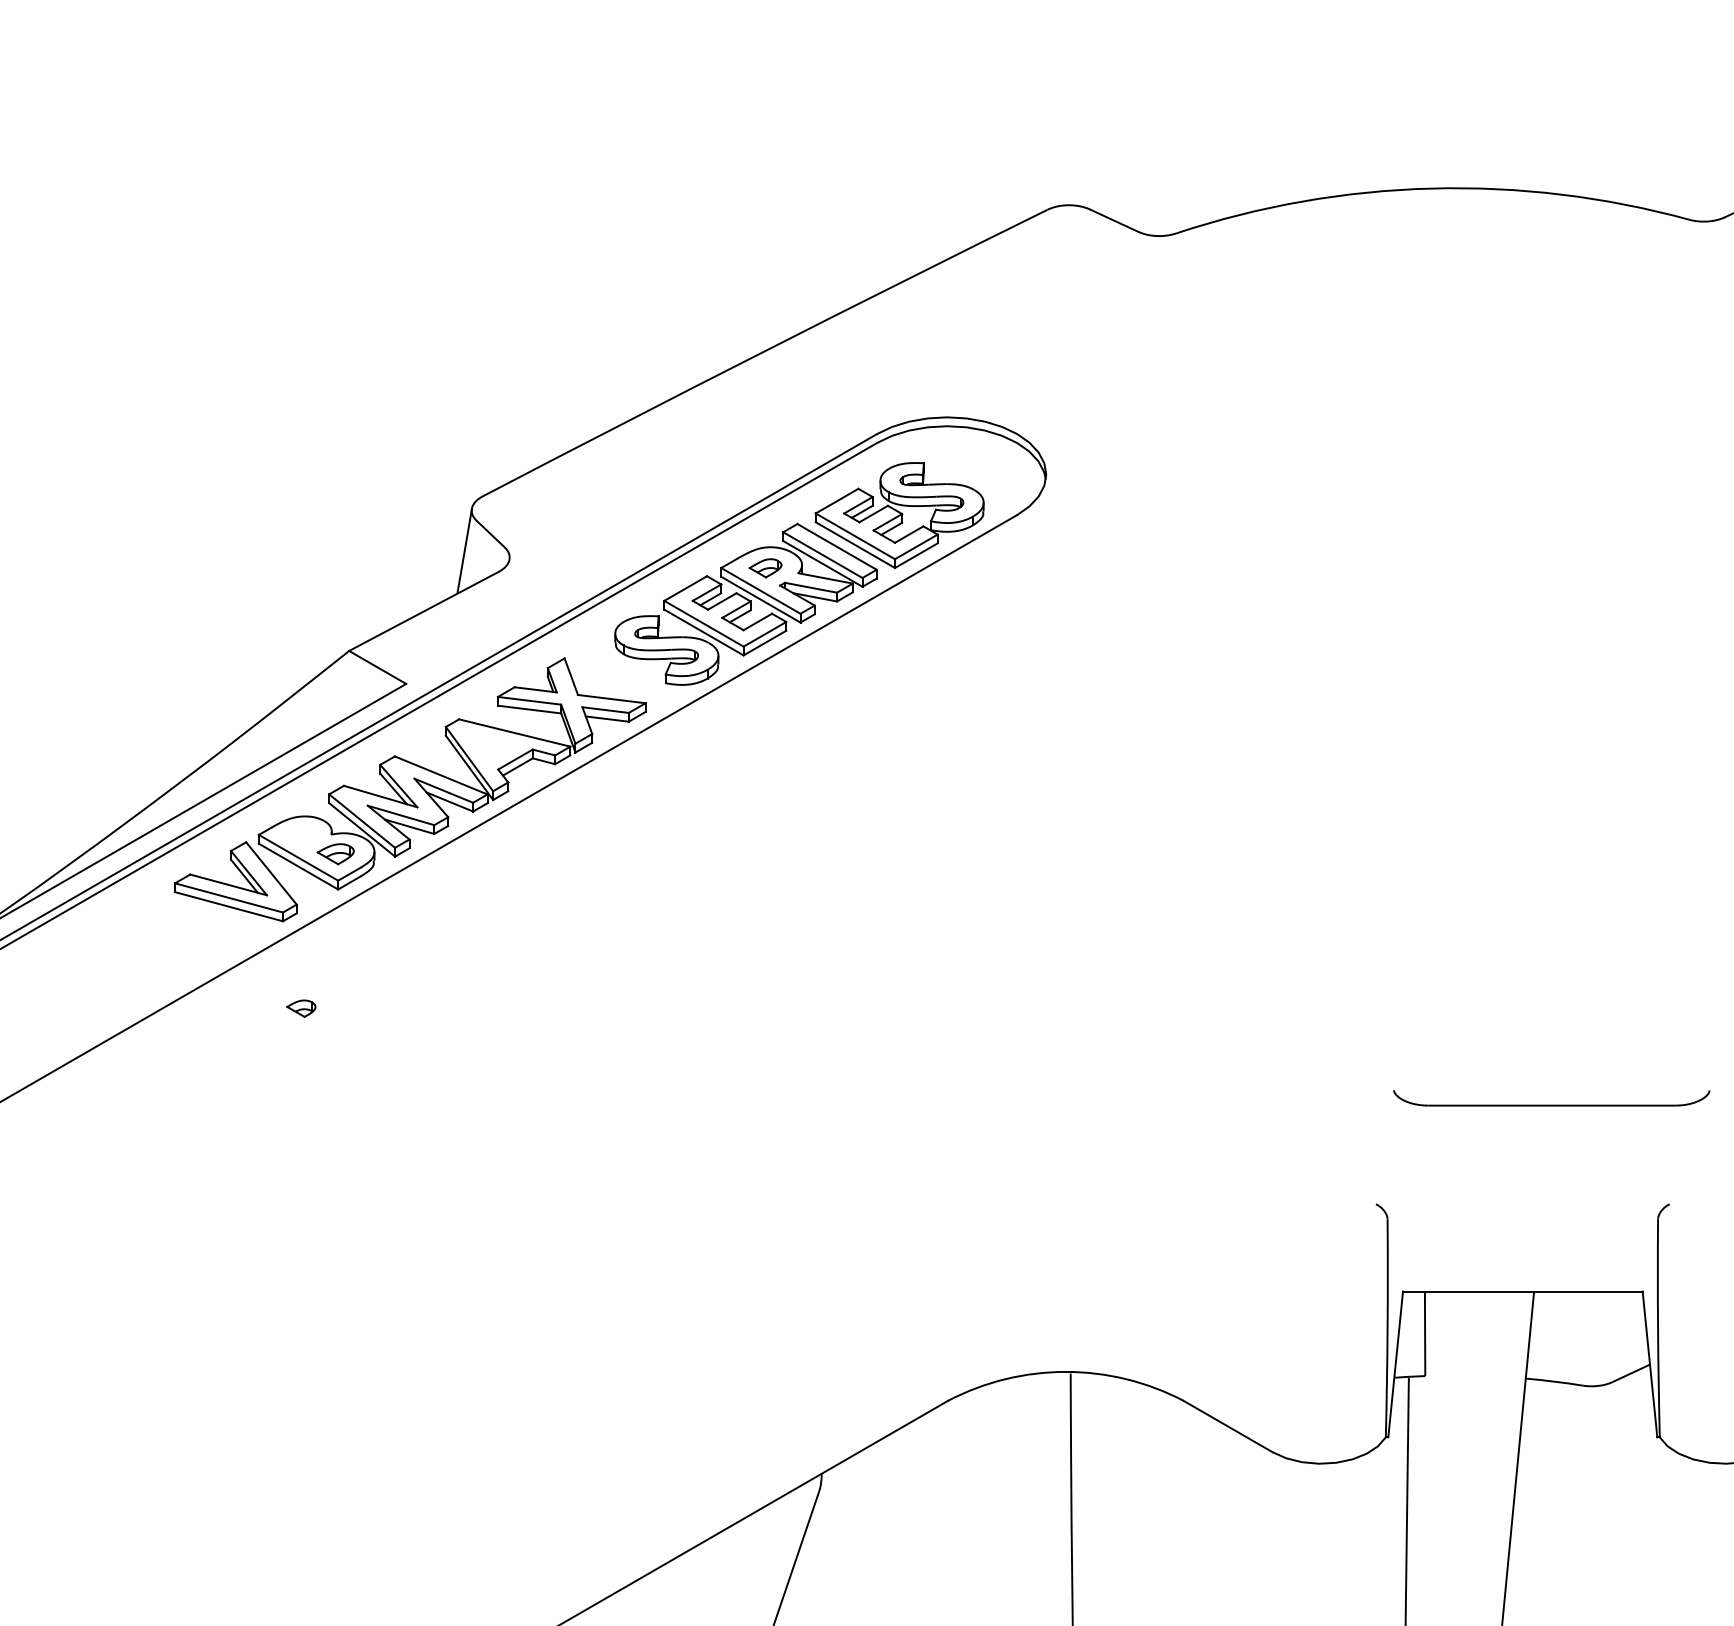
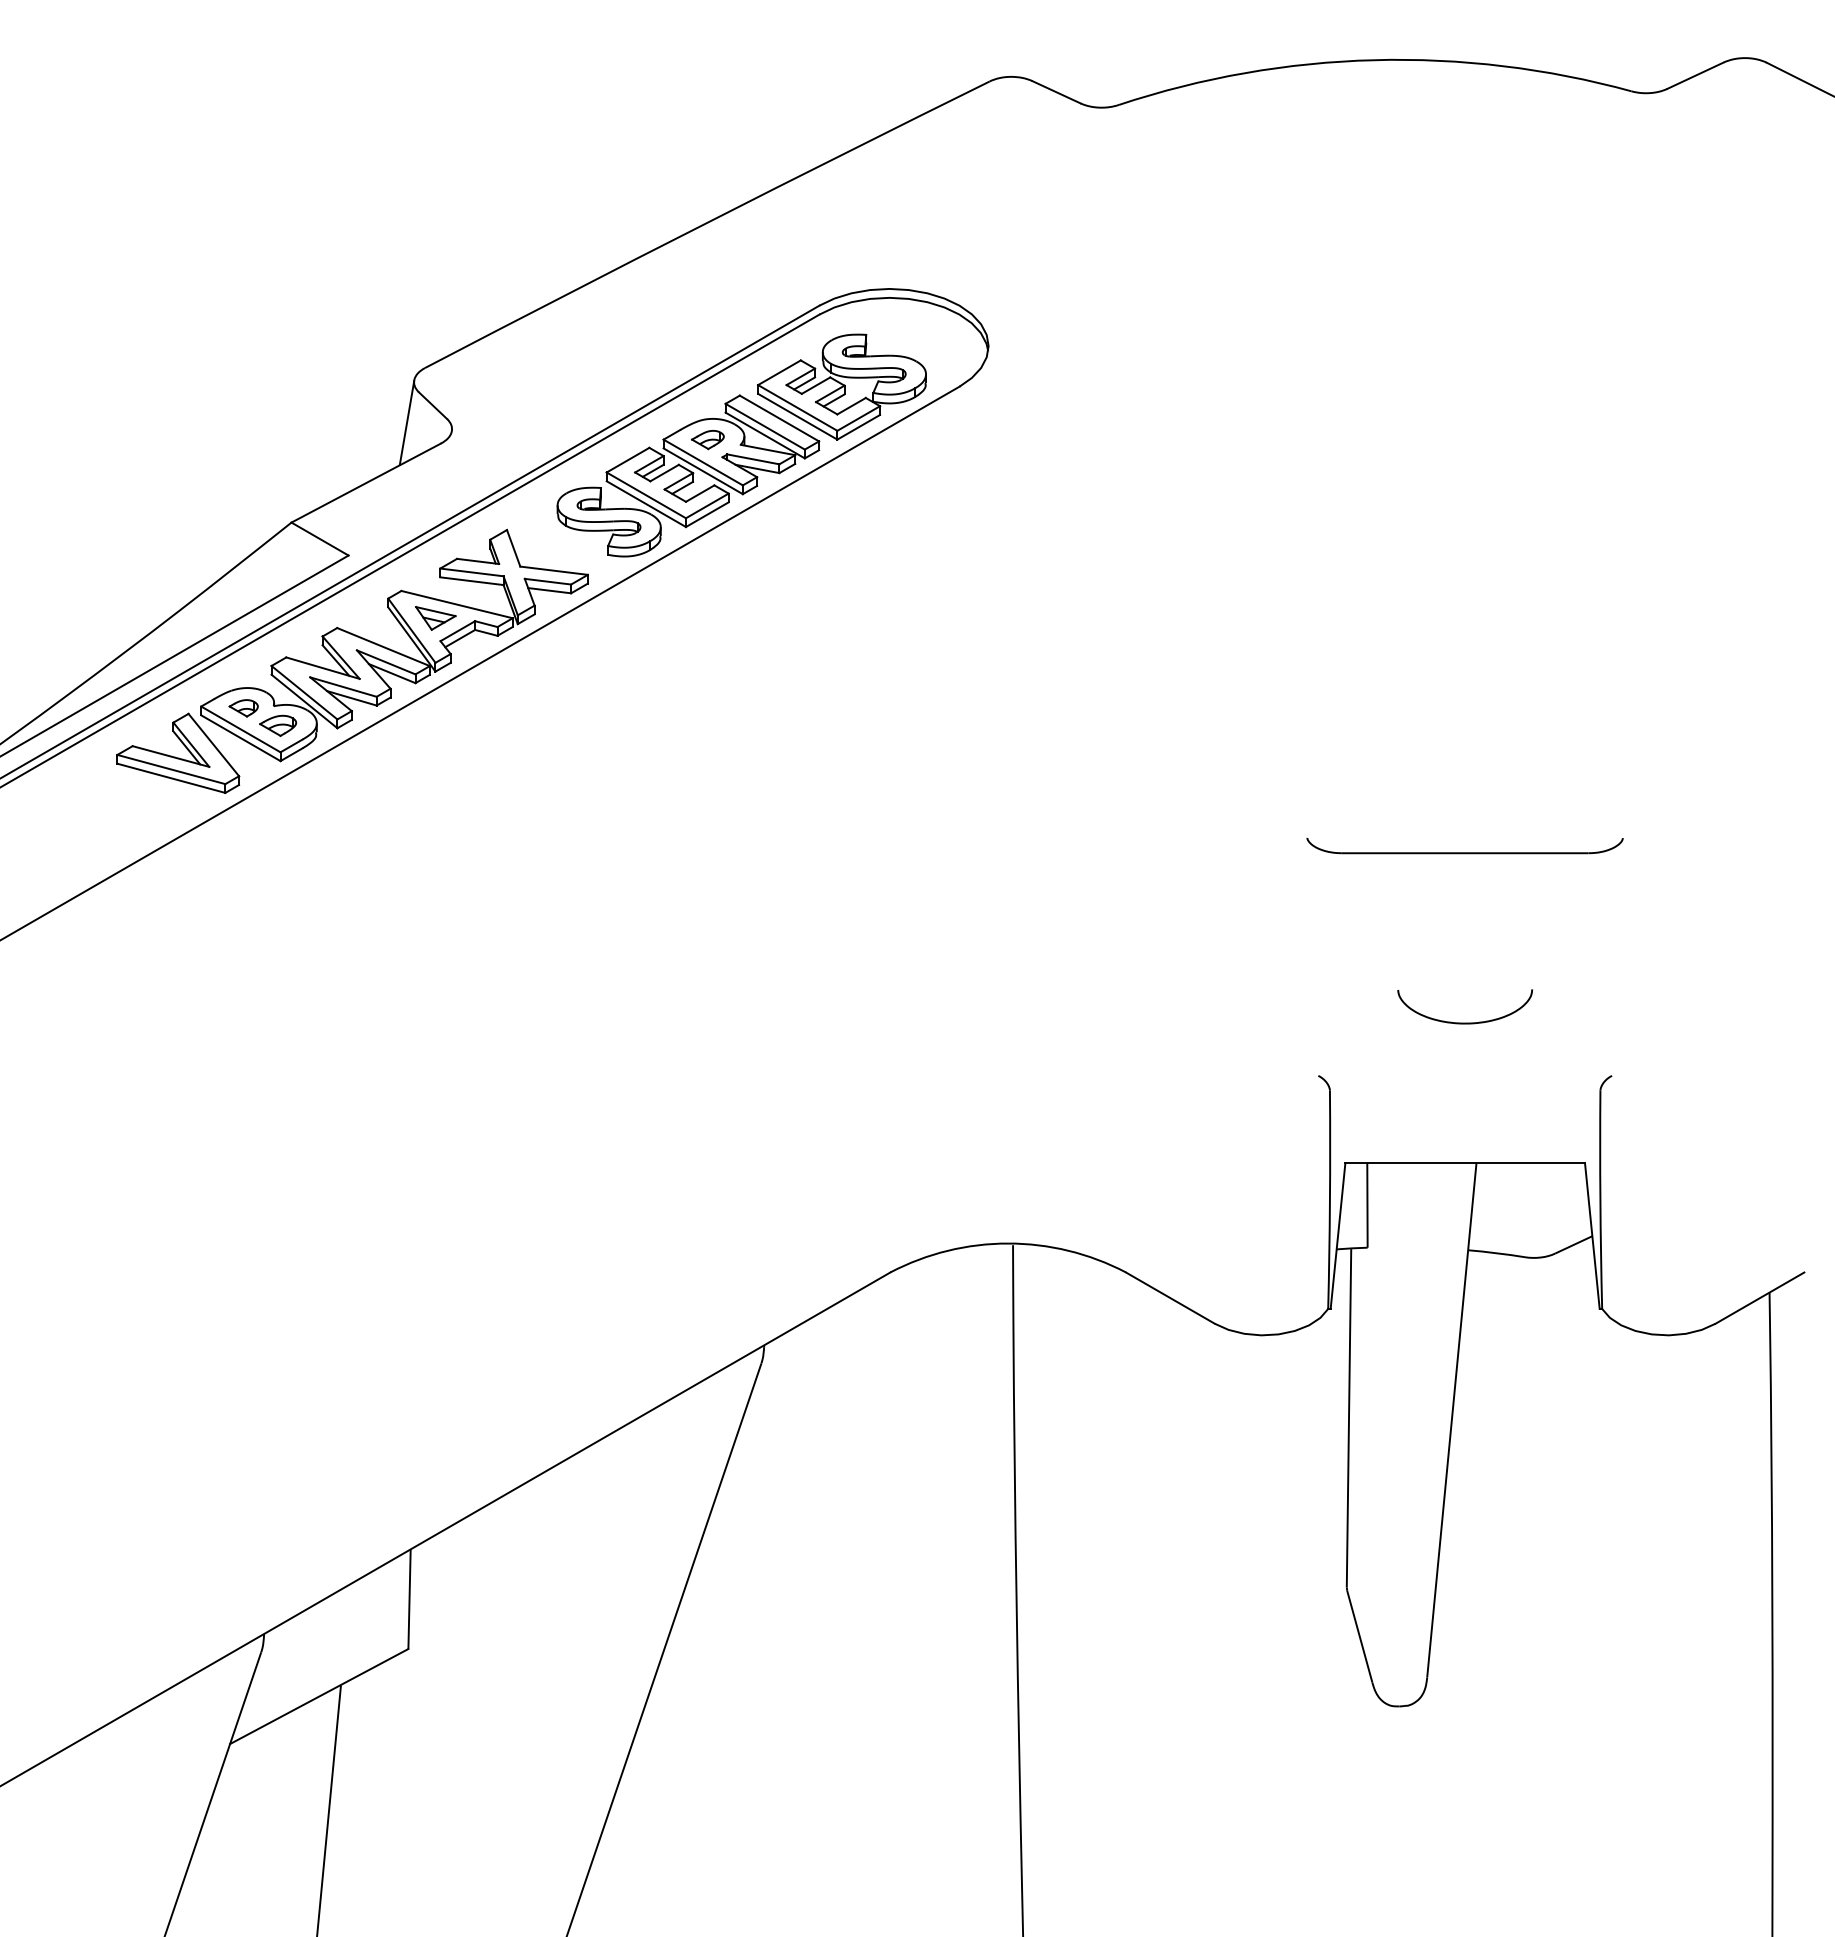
part: (493, 746) -> (435, 618), added
part: (301, 1008) -> (243, 708), moved
part: (1551, 1098) -> (1464, 846), moved
curve: (1522, 1150) -> (1464, 1022), added

